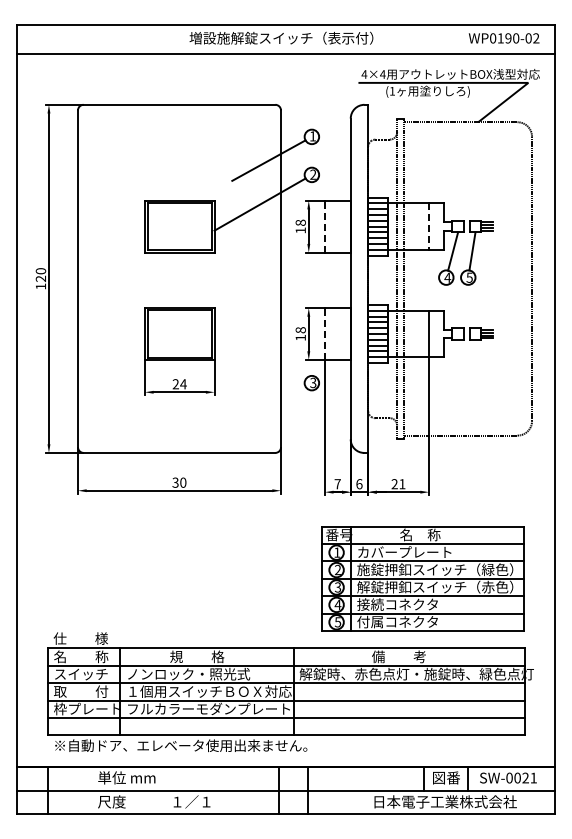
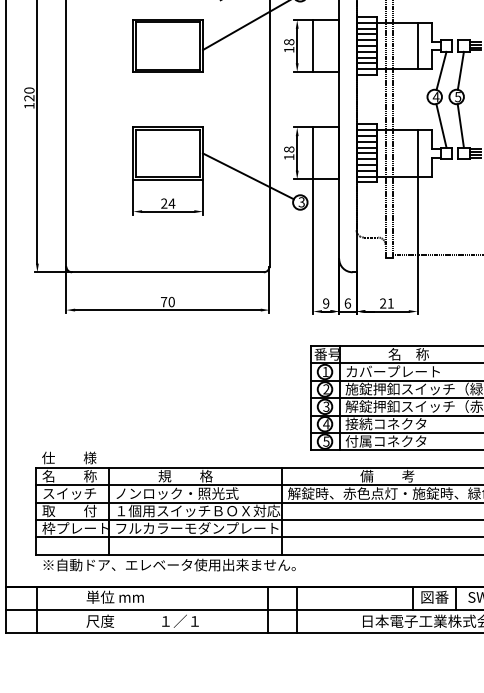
line: (324, 226) -> (312, 45), dashed -> solid
line: (429, 227) -> (417, 46), dashed -> solid
line: (452, 306) -> (440, 125), added
line: (472, 306) -> (460, 125), added
line: (324, 334) -> (312, 153), dashed -> solid
line: (259, 356) -> (247, 175), added
text: (175, 482) -> (163, 301), 30 -> 70
text: (337, 484) -> (325, 303), 7 -> 9

